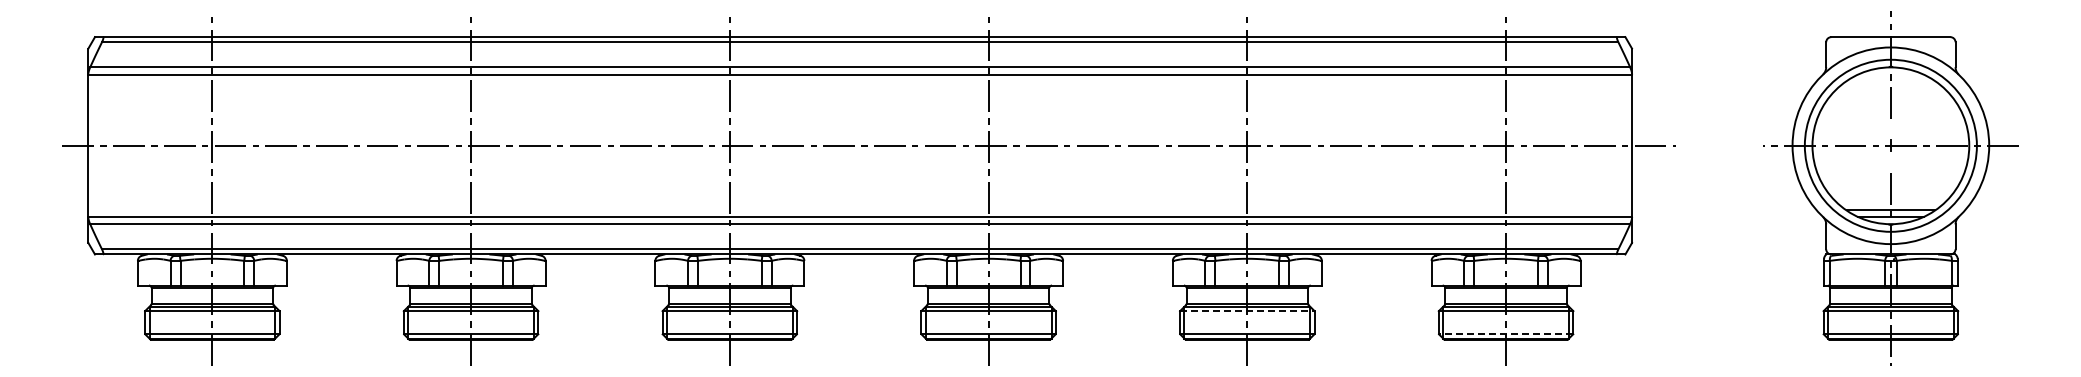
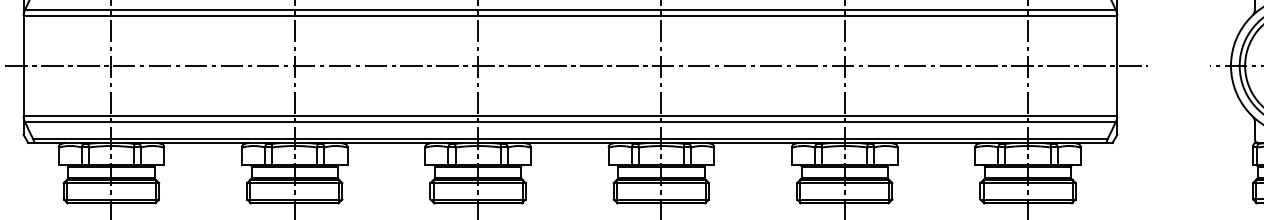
line: (1247, 311) -> (844, 183), dashed -> solid
line: (1506, 334) -> (1028, 199), dashed -> solid

